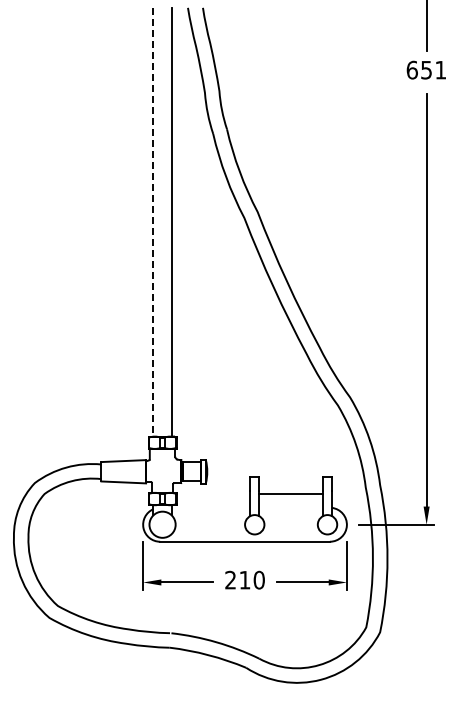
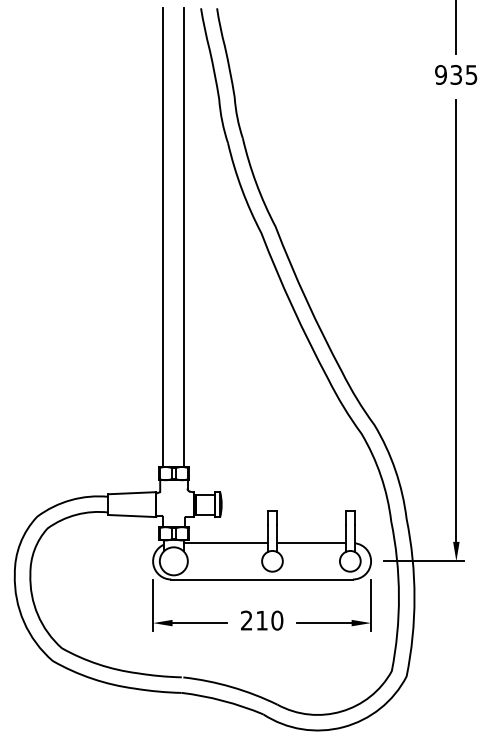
text: (425, 69) -> (455, 74), 651 -> 935
line: (152, 222) -> (163, 237), dashed -> solid
line: (291, 493) -> (311, 542), moved
line: (210, 507) -> (225, 542), added

